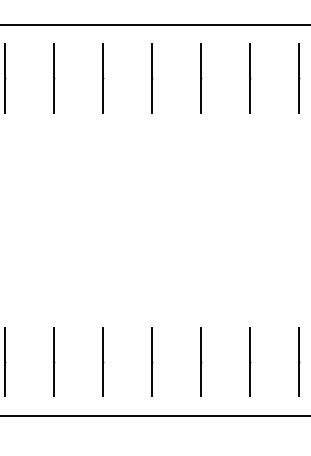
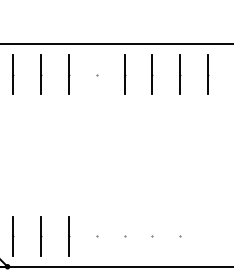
line: (53, 78) -> (96, 74), removed
line: (53, 361) -> (96, 235), removed
line: (103, 361) -> (124, 235), removed
line: (152, 361) -> (152, 235), removed
line: (201, 361) -> (180, 235), removed
line: (250, 362) -> (208, 236), removed

